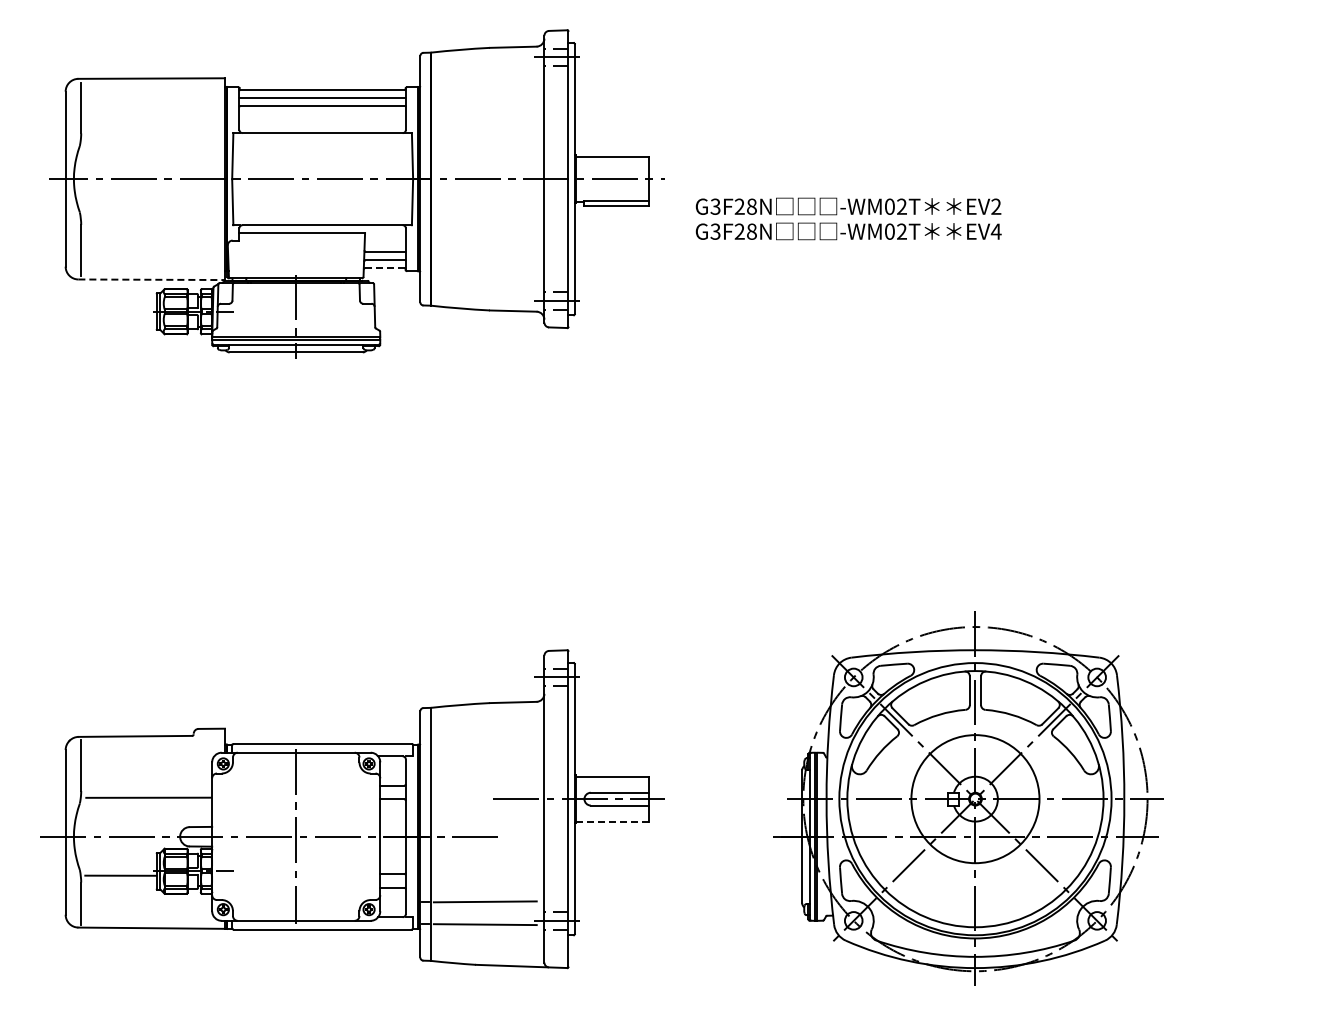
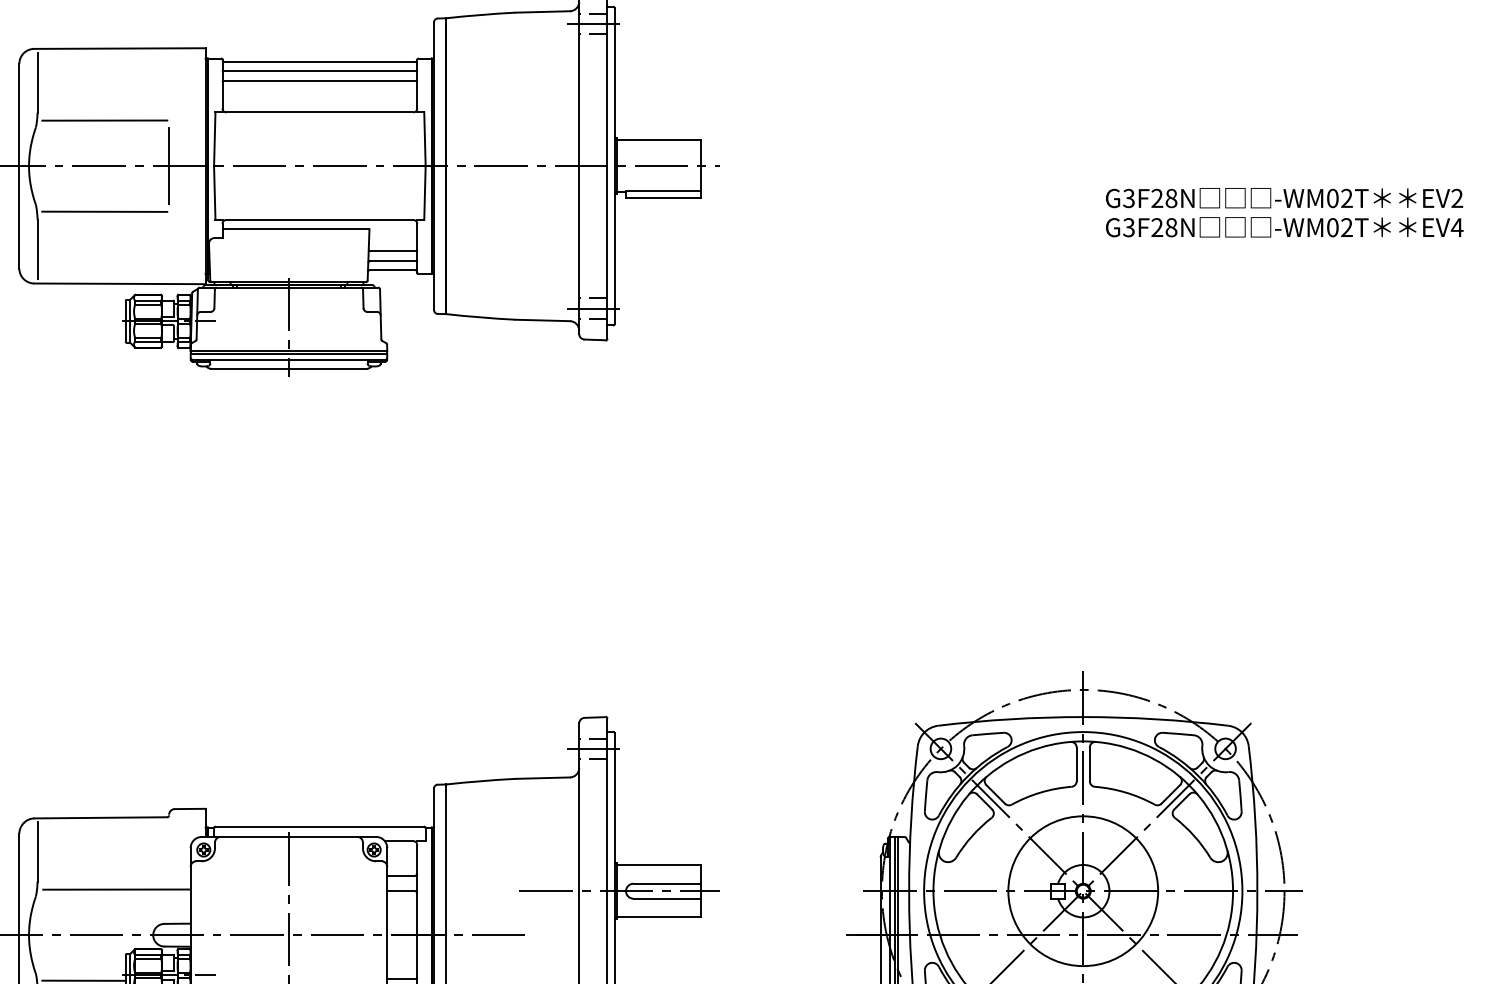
line: (138, 140) -> (104, 120), added
line: (193, 178) -> (168, 165), added
line: (138, 218) -> (104, 212), added
text: (848, 218) -> (1284, 212), moved
line: (385, 268) -> (393, 270), dashed -> solid
line: (152, 279) -> (120, 283), dashed -> solid
line: (612, 821) -> (658, 917), dashed -> solid

